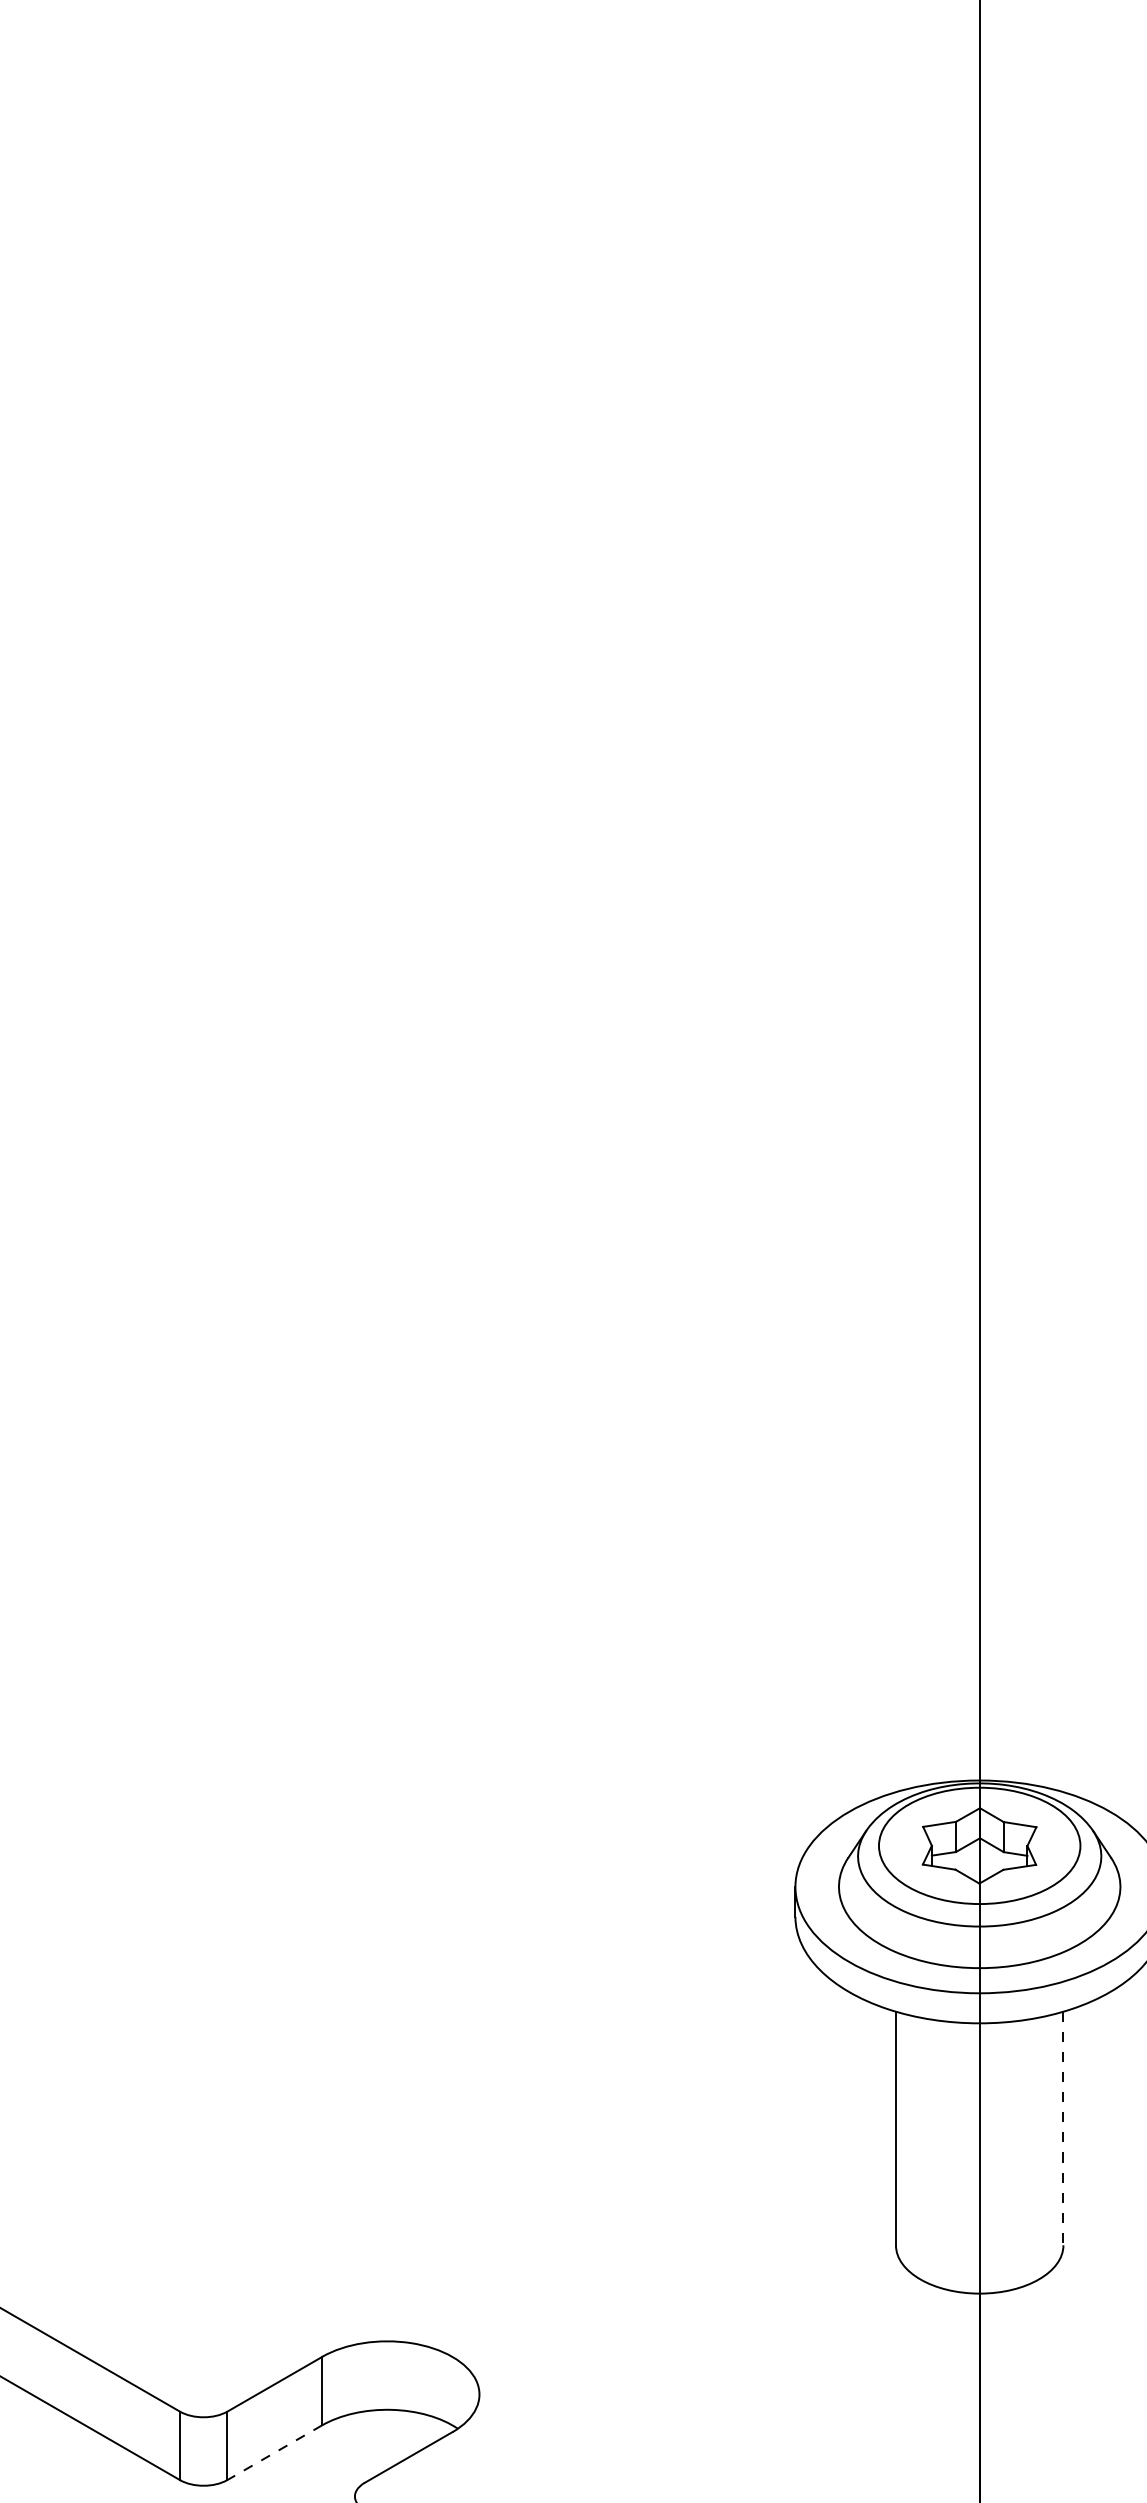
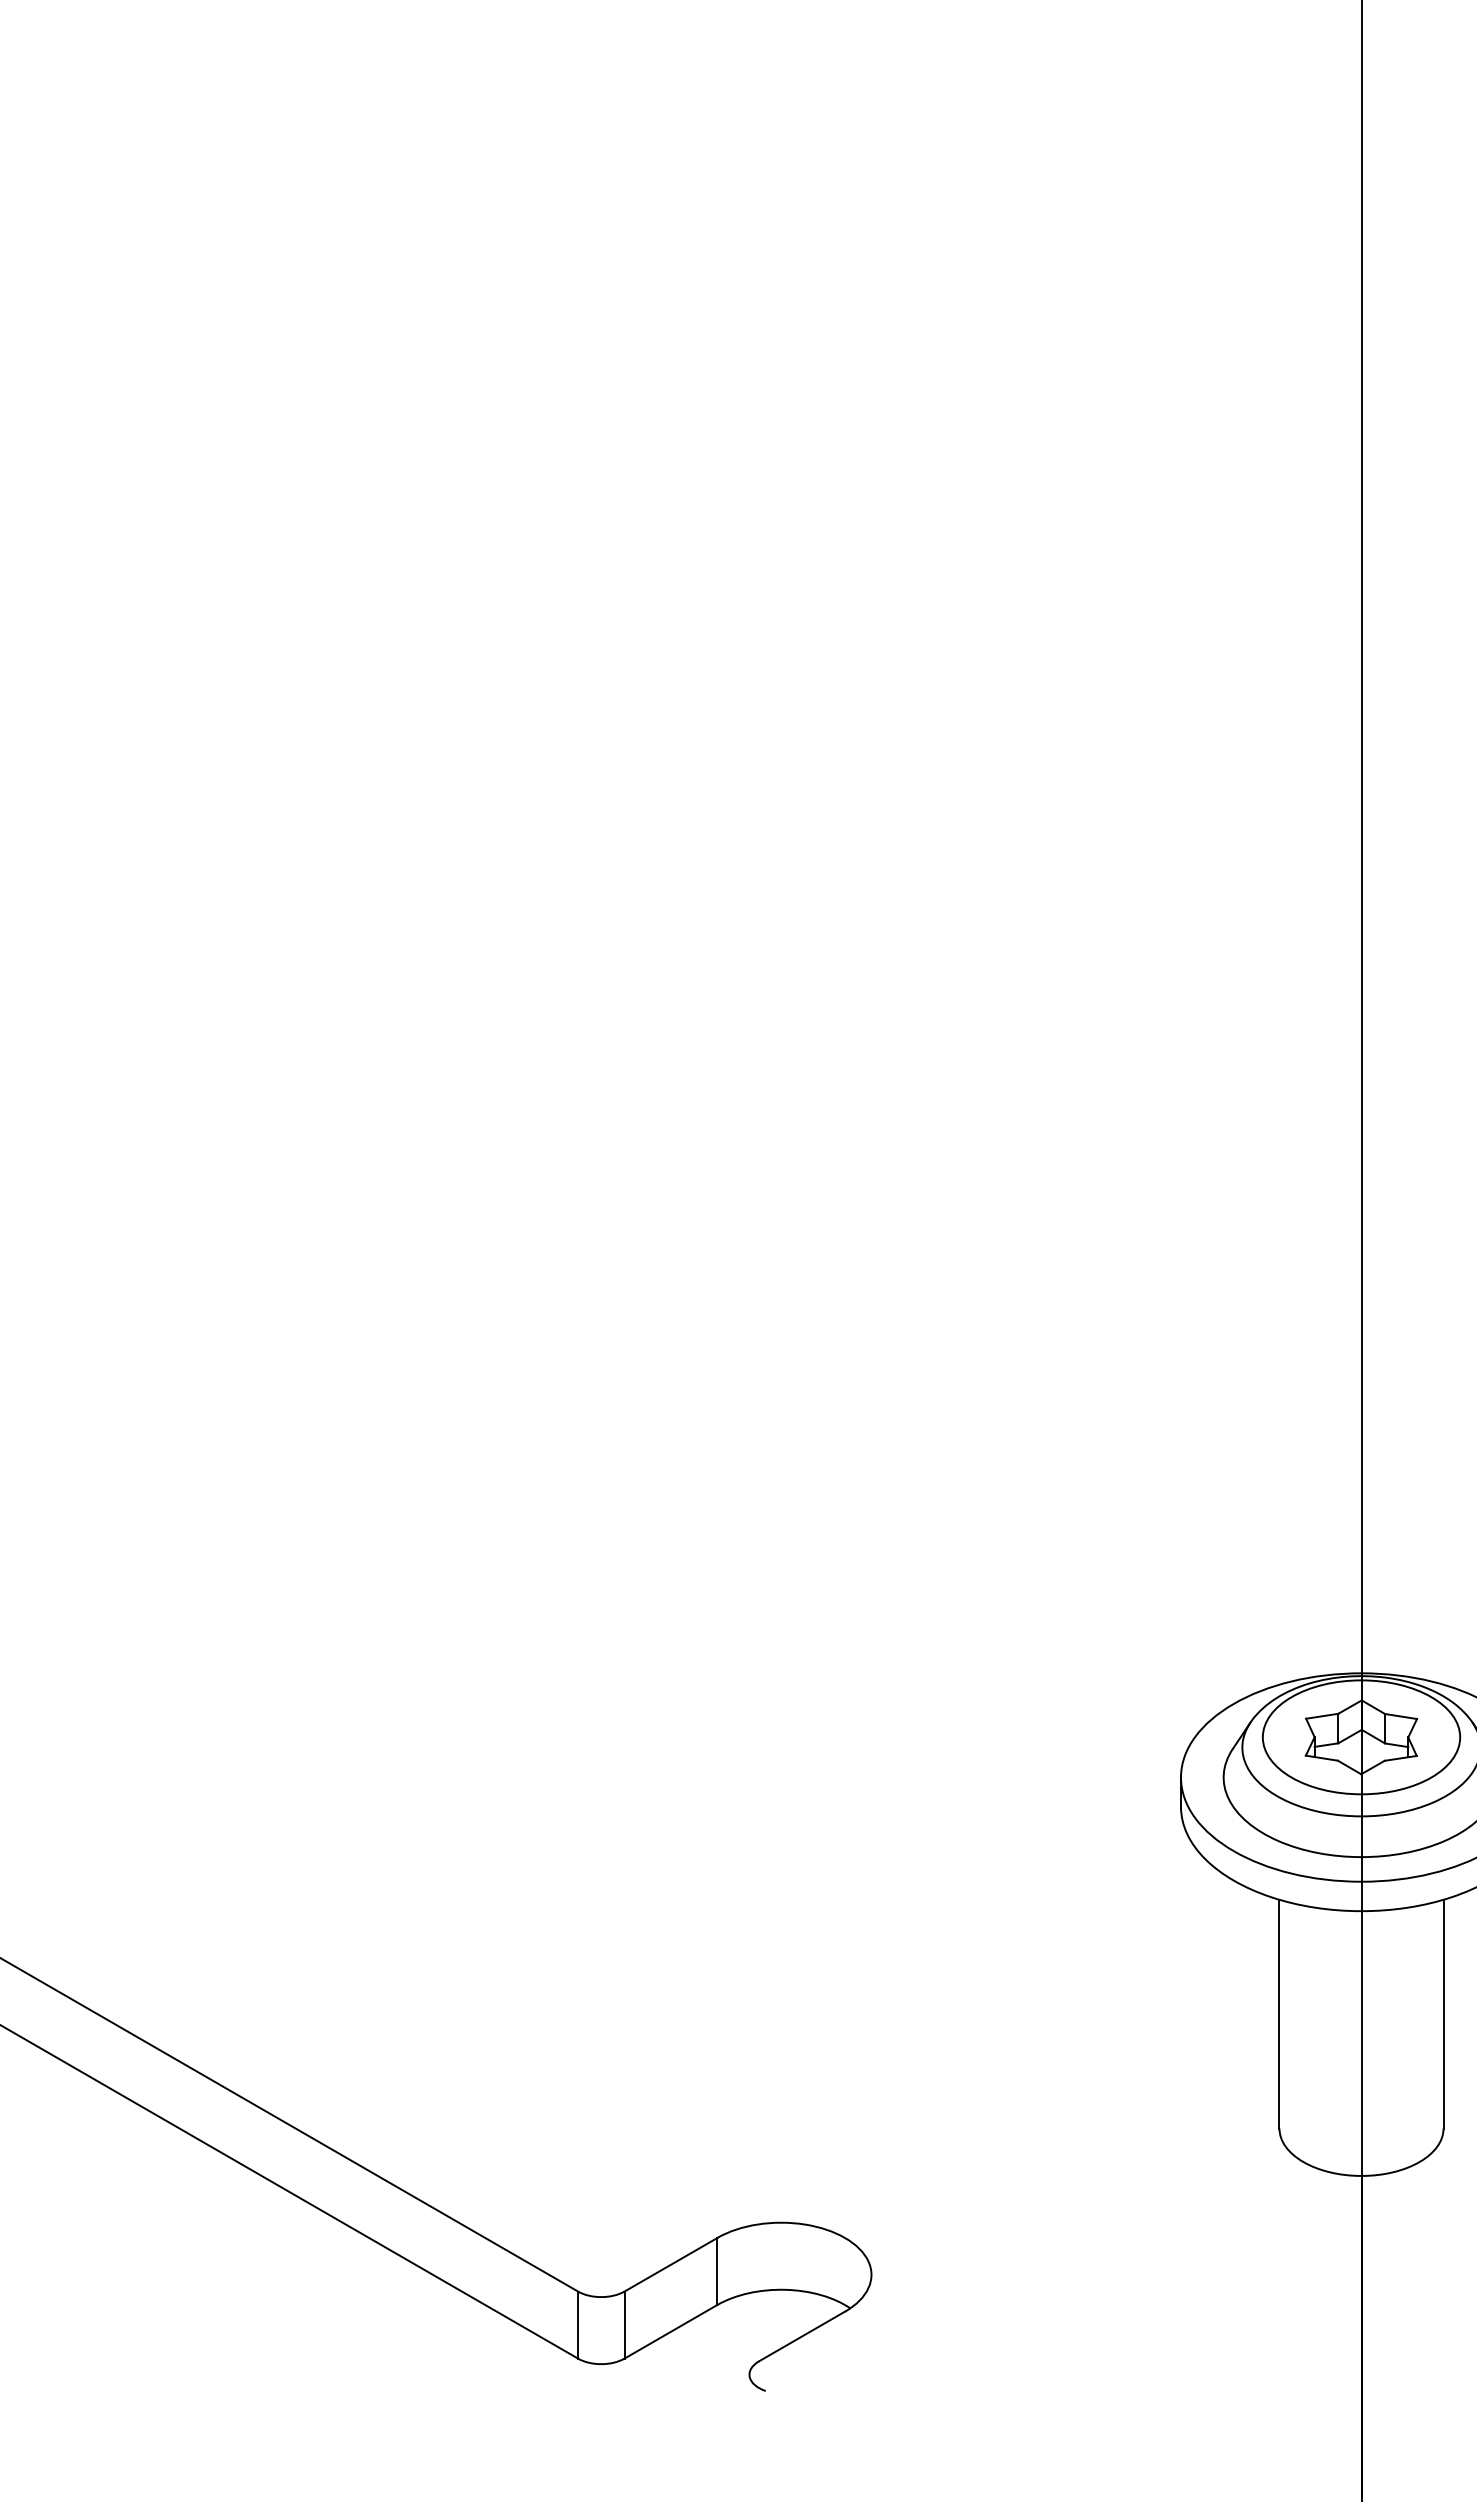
line: (1063, 2128) -> (1443, 2014), dashed -> solid
line: (274, 2452) -> (670, 2331), dashed -> solid

